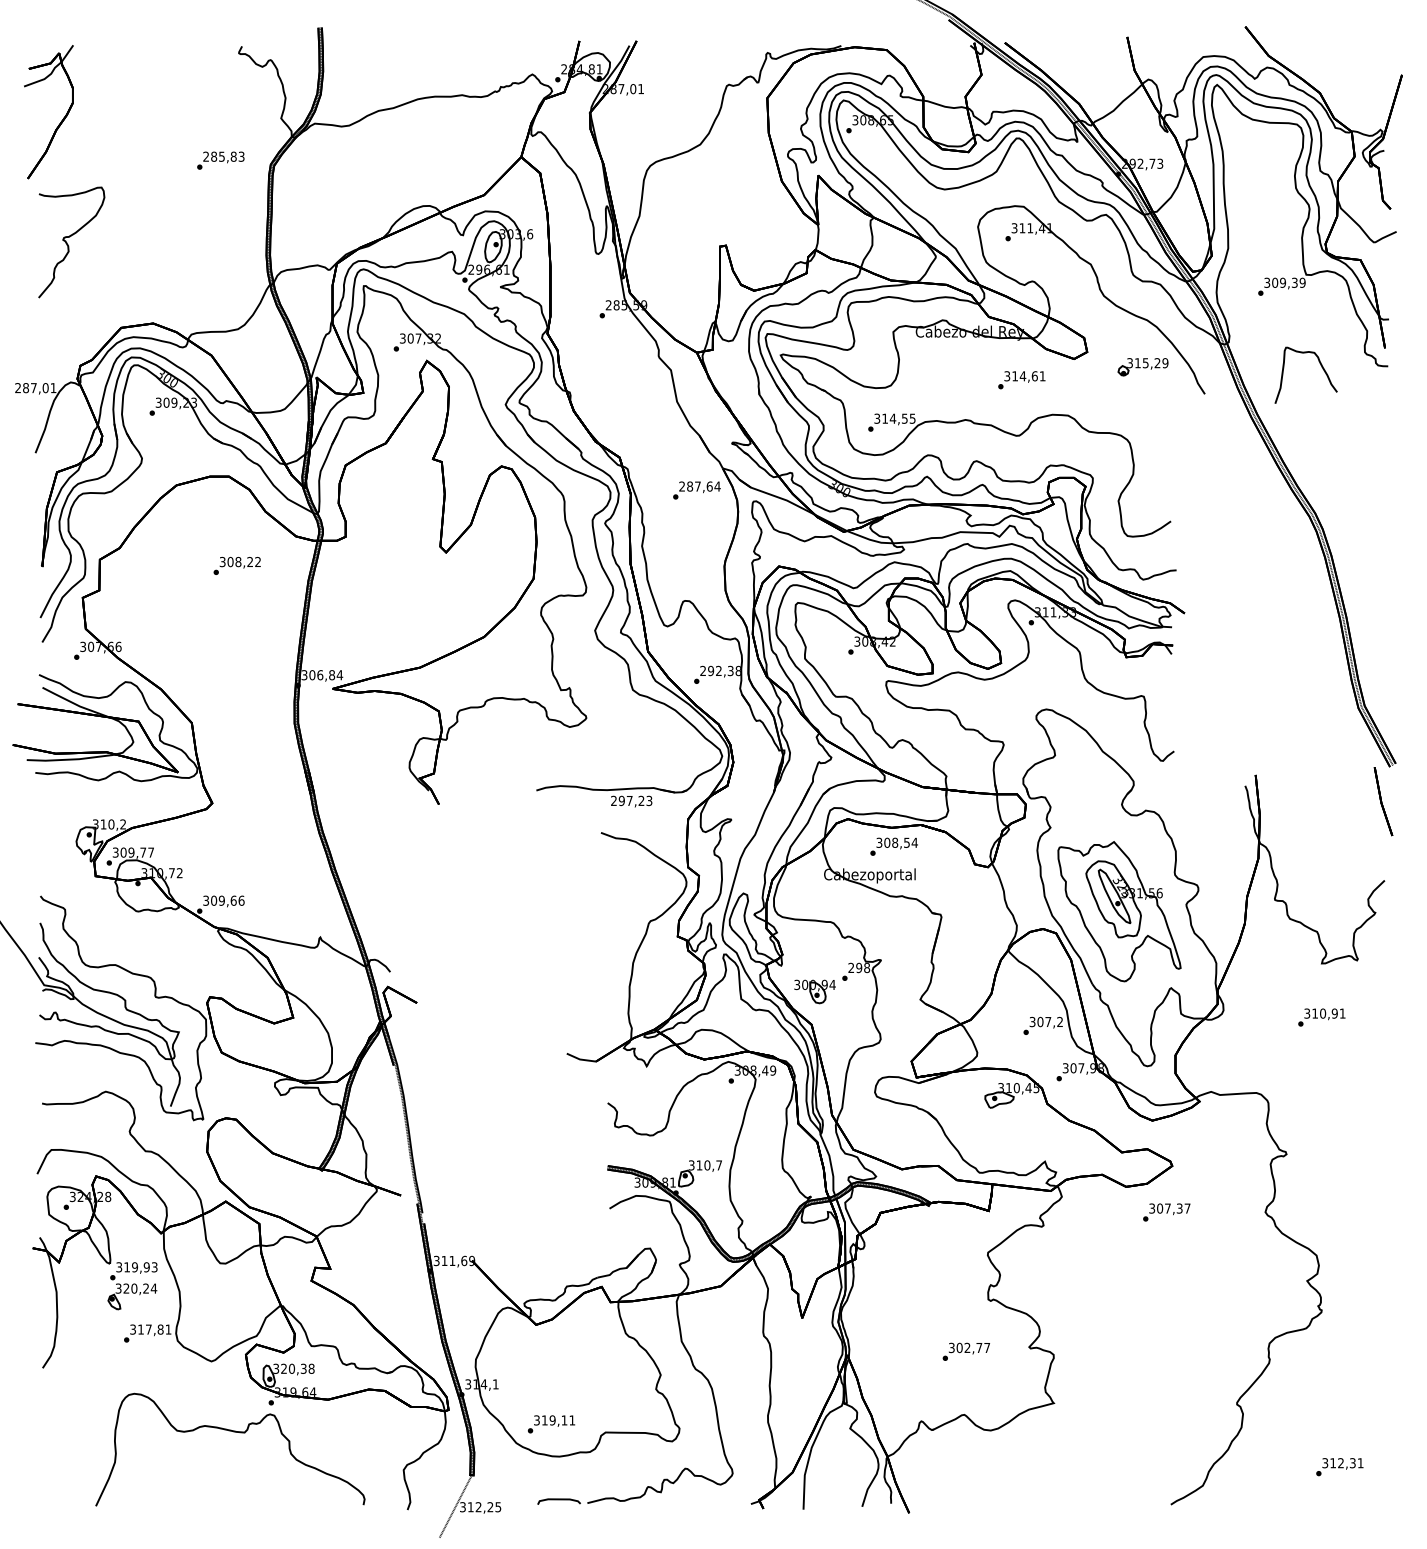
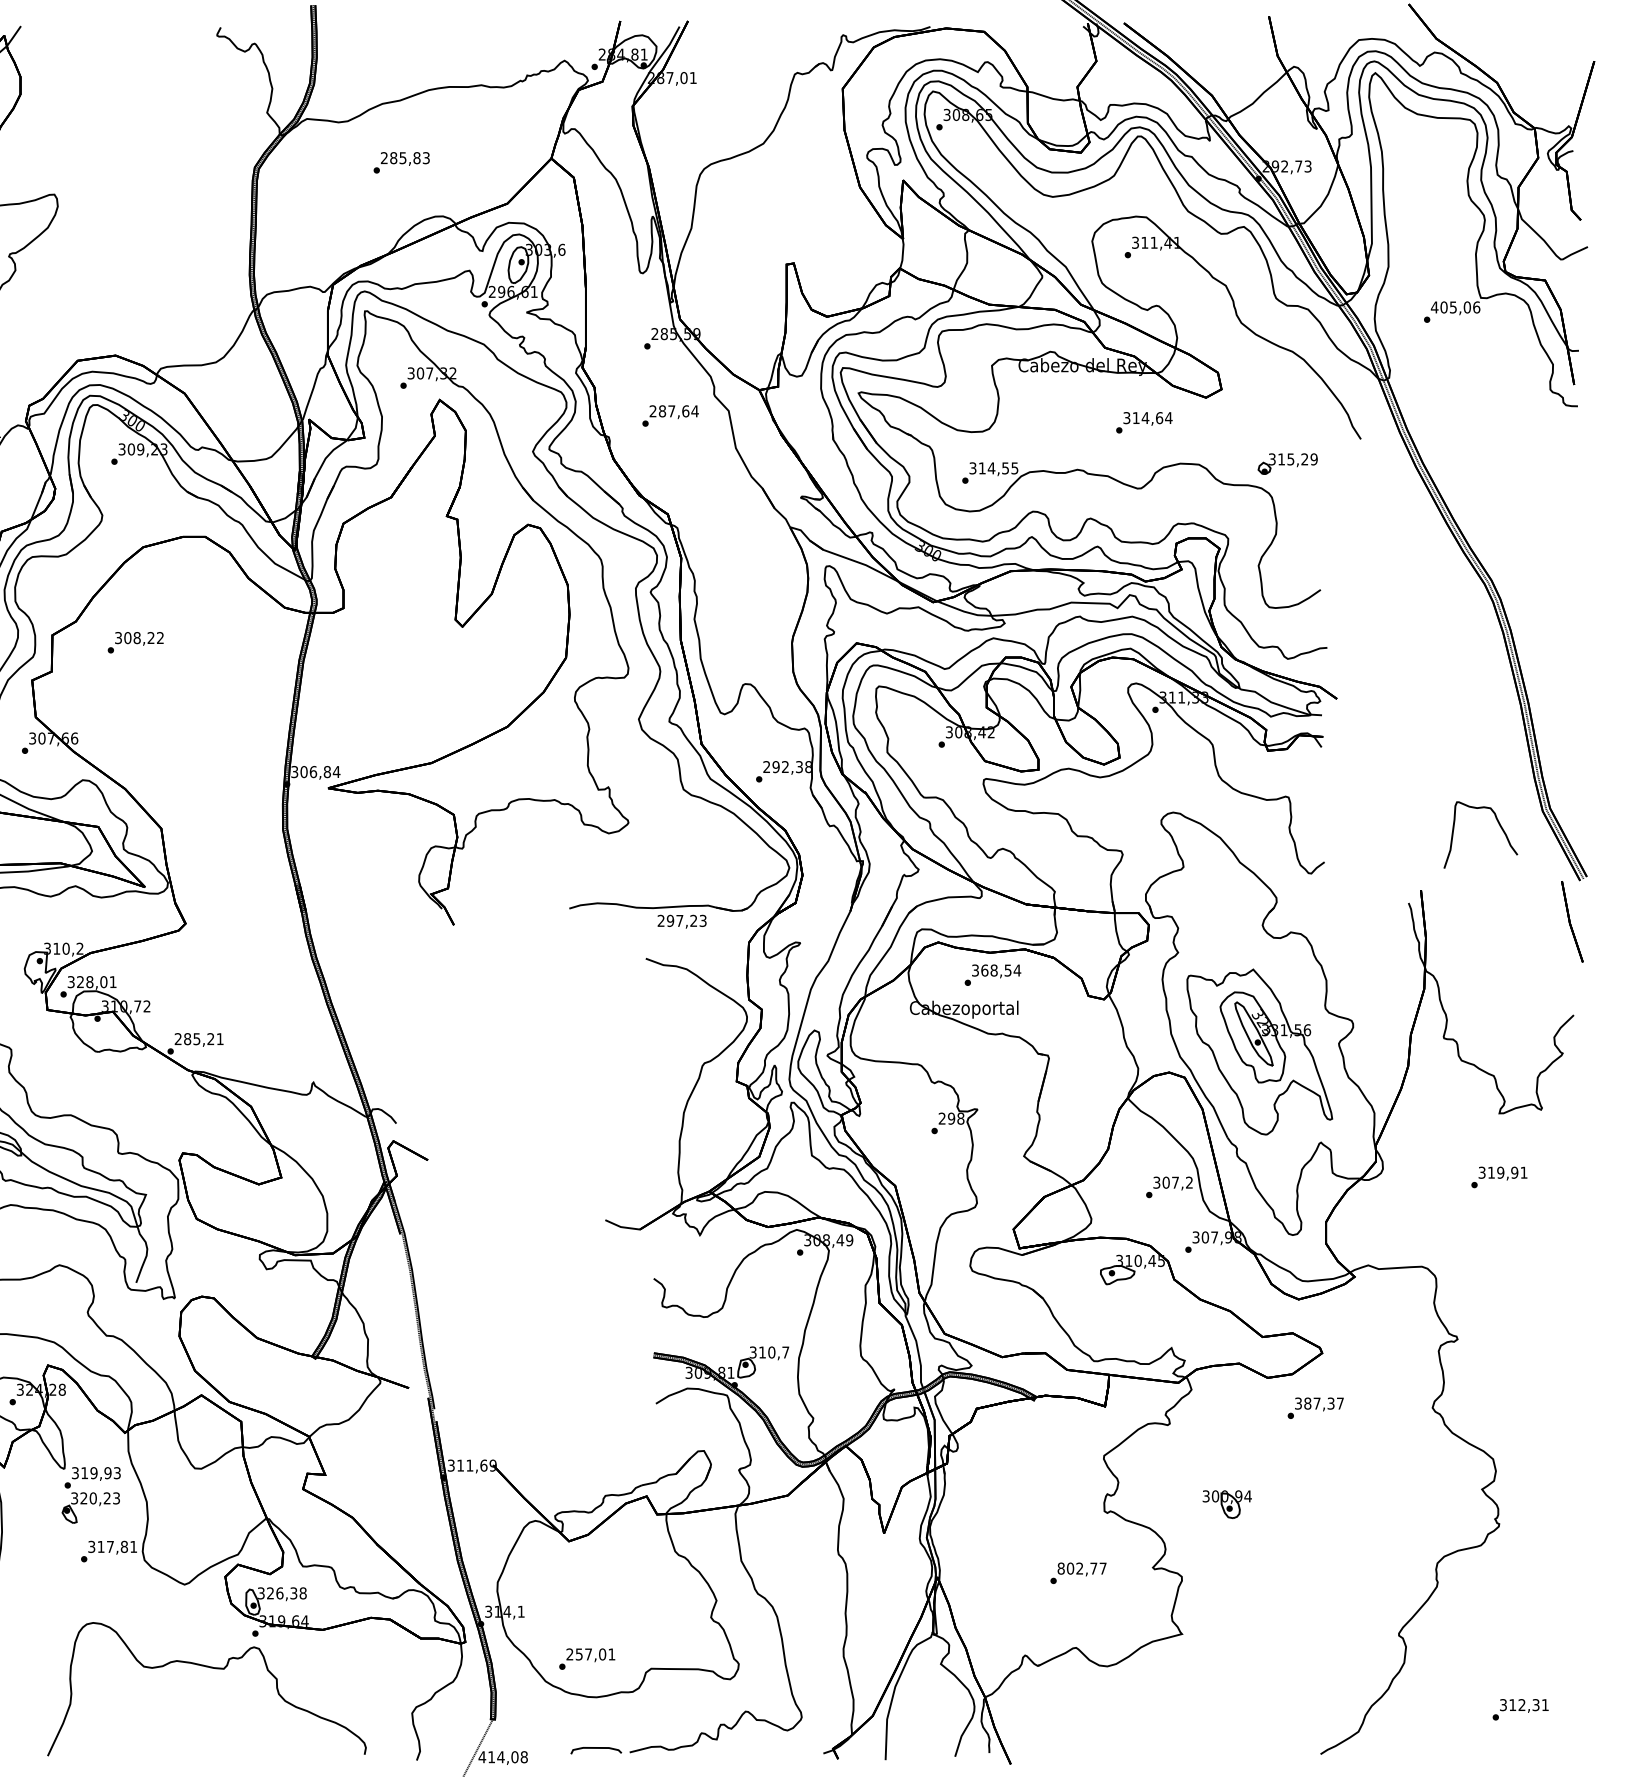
text: (220, 160) -> (401, 162), moved
text: (1284, 282) -> (1455, 307), 309,39 -> 405,06
part: (1142, 367) -> (1287, 464), moved
curve: (1321, 367) -> (1498, 825), moved
text: (1042, 376) -> (1168, 418), 314,61 -> 314,64
text: (696, 490) -> (670, 415), moved
text: (236, 565) -> (134, 642), moved
text: (887, 842) -> (985, 970), 308,54 -> 368,54
text: (136, 852) -> (95, 981), 309,77 -> 328,01
text: (223, 900) -> (198, 1038), 309,66 -> 285,21
part: (814, 991) -> (1226, 1504), moved
text: (1322, 1013) -> (1500, 1172), 310,91 -> 319,91
text: (1160, 1208) -> (1308, 1403), 307,37 -> 387,37
text: (153, 1288) -> (115, 1498), 320,24 -> 320,23
text: (951, 1347) -> (1060, 1568), 302,77 -> 802,77
text: (292, 1368) -> (280, 1592), 320,38 -> 326,38
text: (550, 1420) -> (586, 1654), 319,11 -> 257,01
text: (480, 1507) -> (503, 1757), 312,25 -> 414,08

